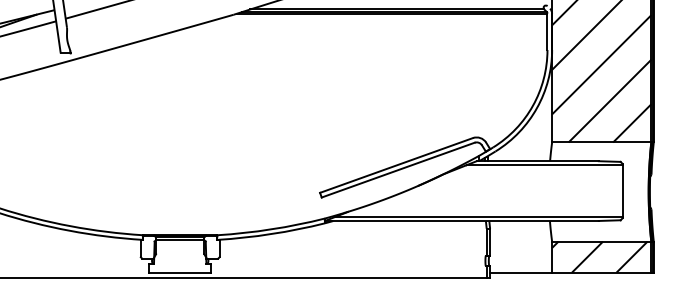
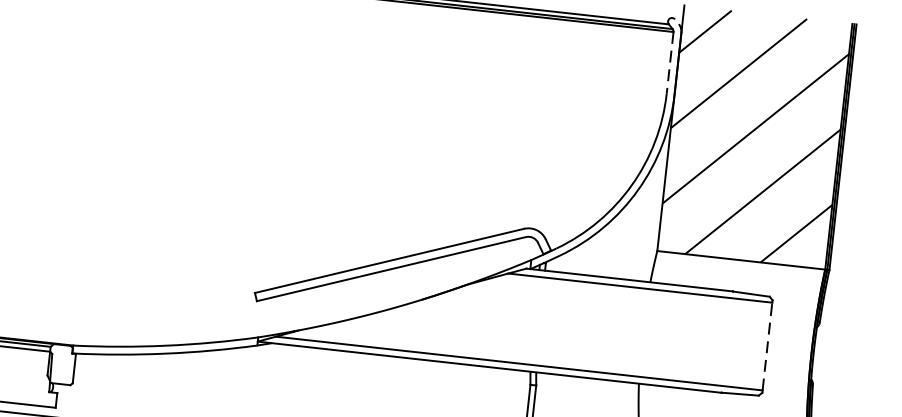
line: (547, 32) -> (670, 63), solid -> dashed
line: (622, 191) -> (767, 347), solid -> dashed

